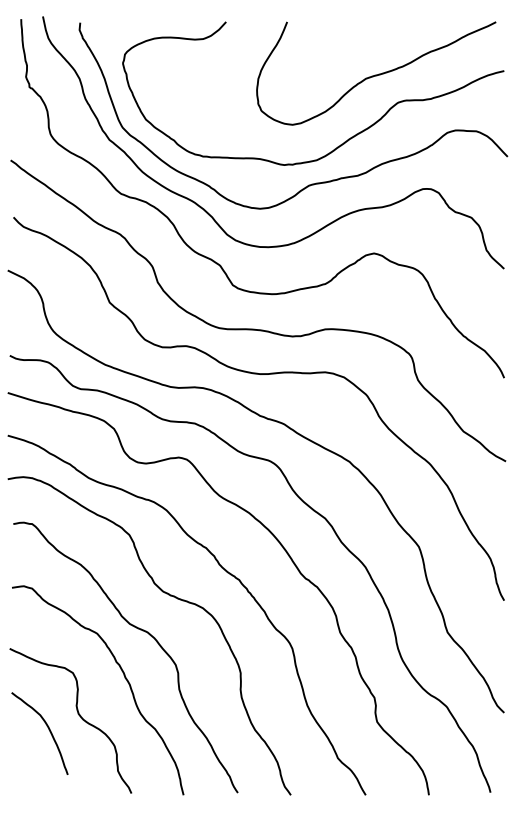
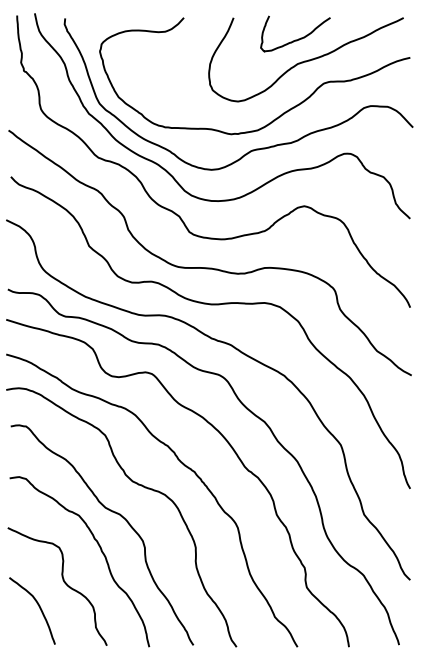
curve: (366, 47) -> (298, 38), added
curve: (47, 728) -> (38, 606), moved

